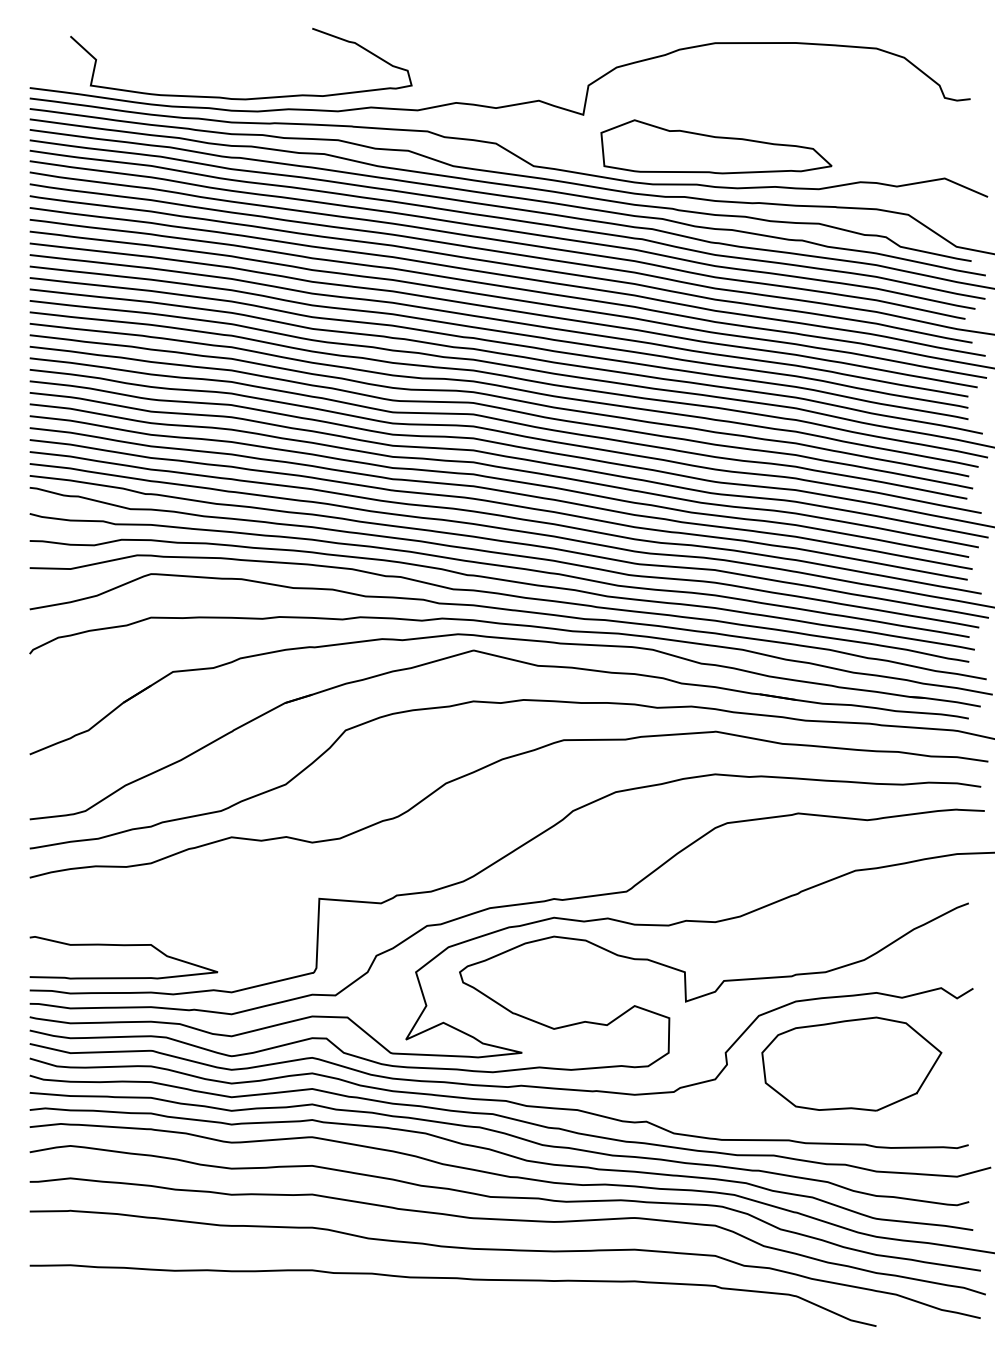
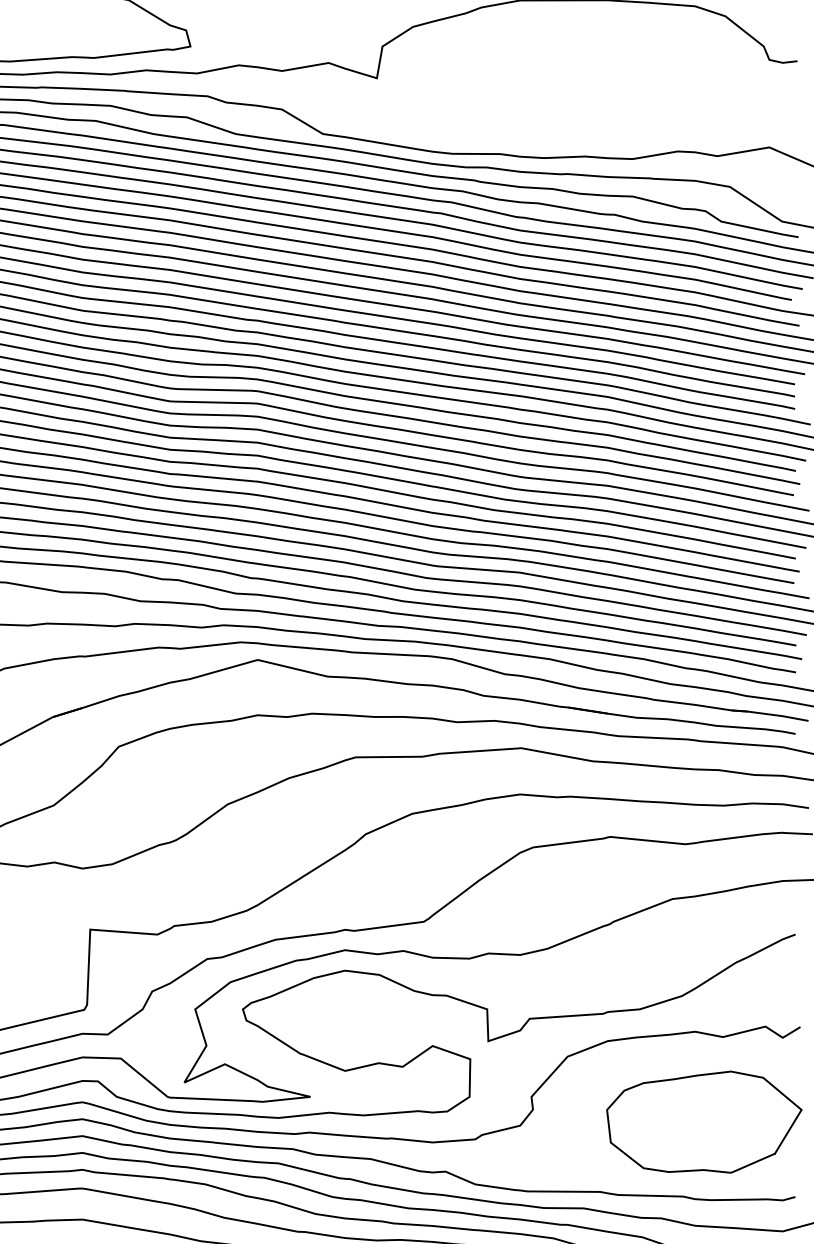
part: (716, 146) -> (521, 112), removed
part: (851, 1063) -> (703, 1121), moved

